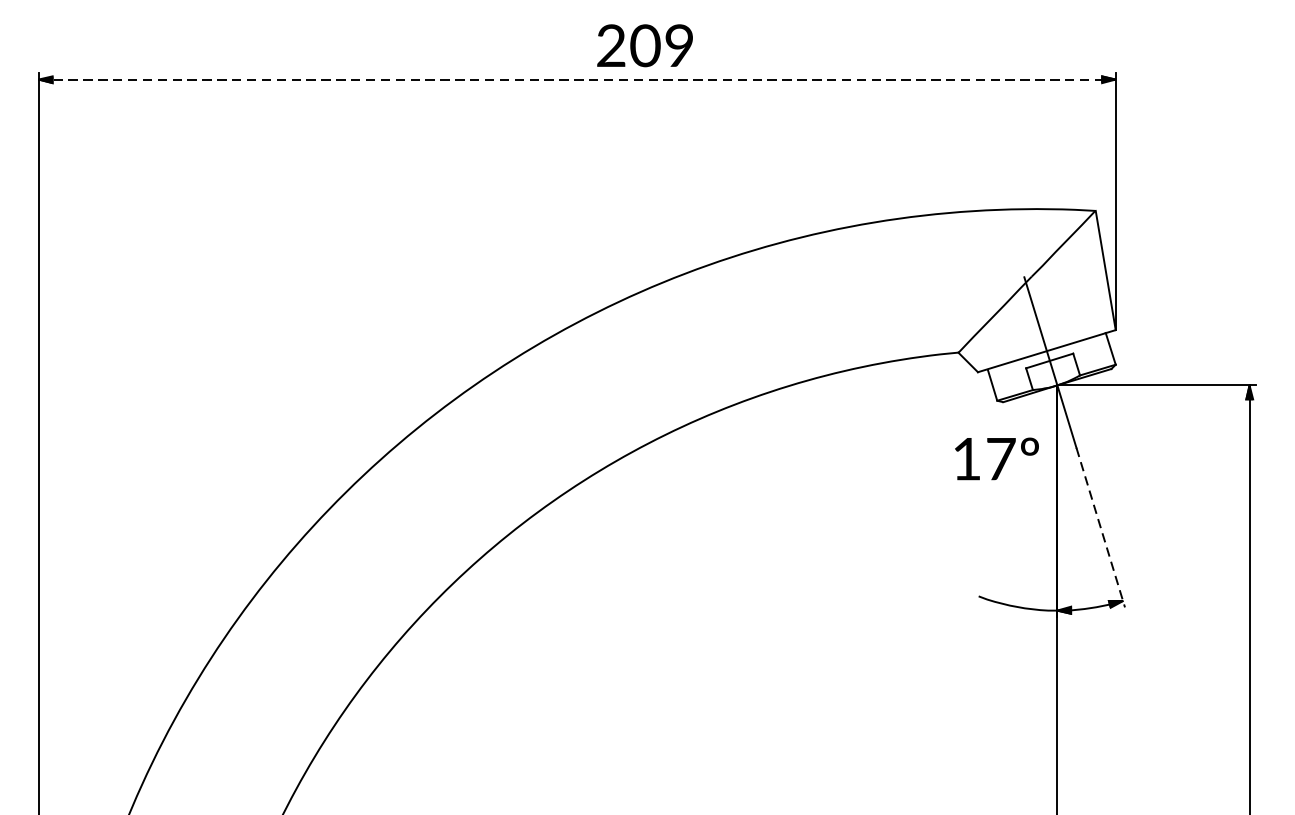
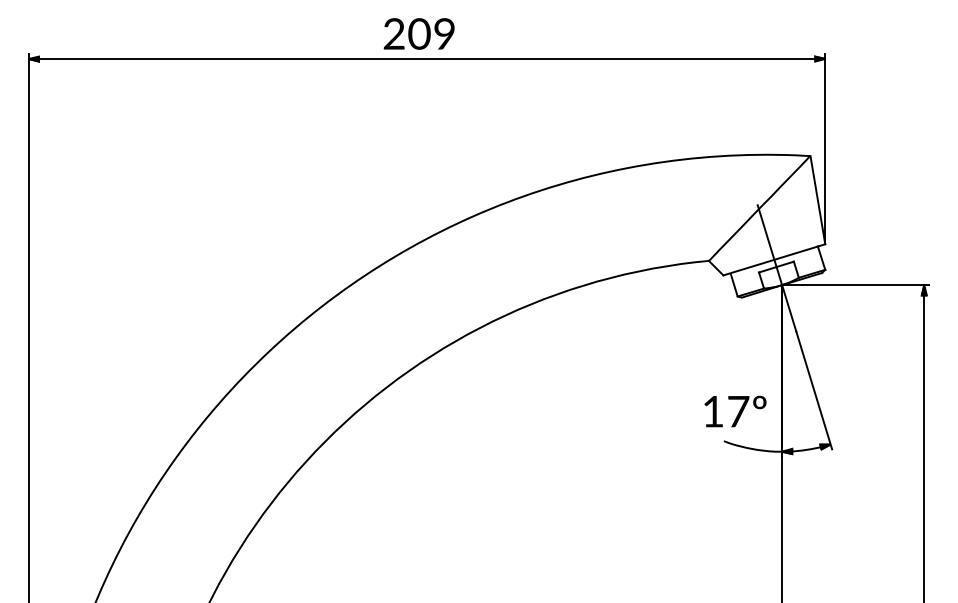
text: (644, 45) -> (418, 33), moved
line: (577, 80) -> (427, 59), dashed -> solid
text: (997, 458) -> (735, 411), moved
line: (1101, 527) -> (814, 390), dashed -> solid

